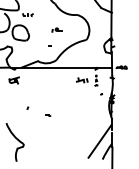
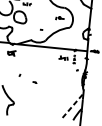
part: (56, 29) -> (59, 17), moved
line: (100, 140) -> (73, 105), solid -> dashed

